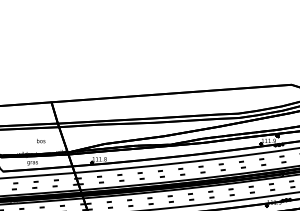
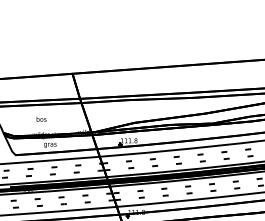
text: (41, 141) -> (41, 119), moved

